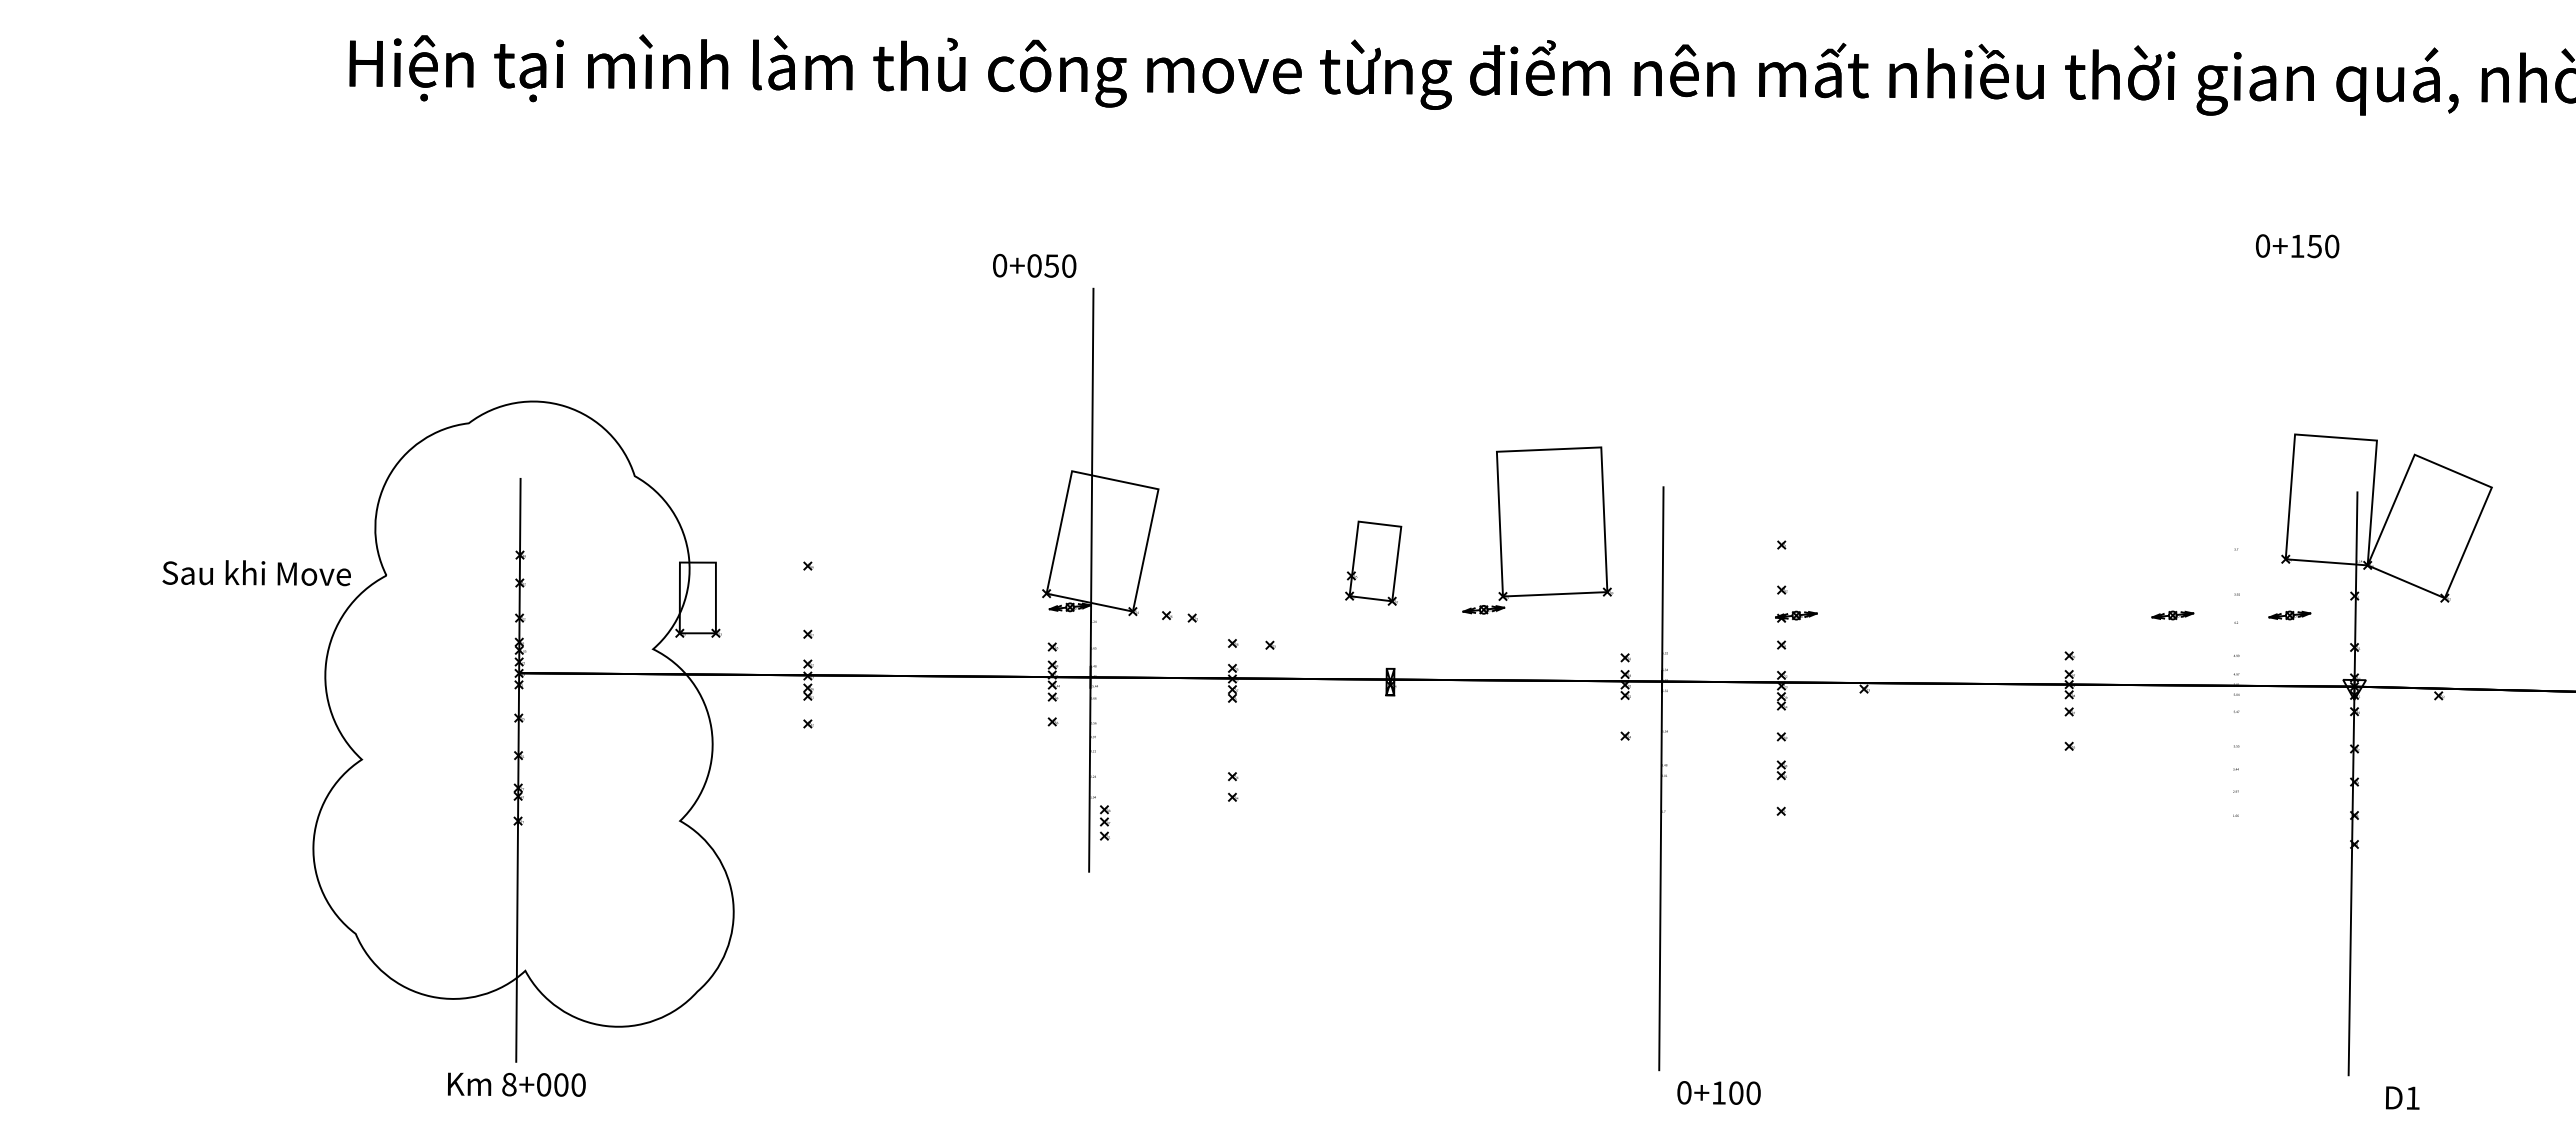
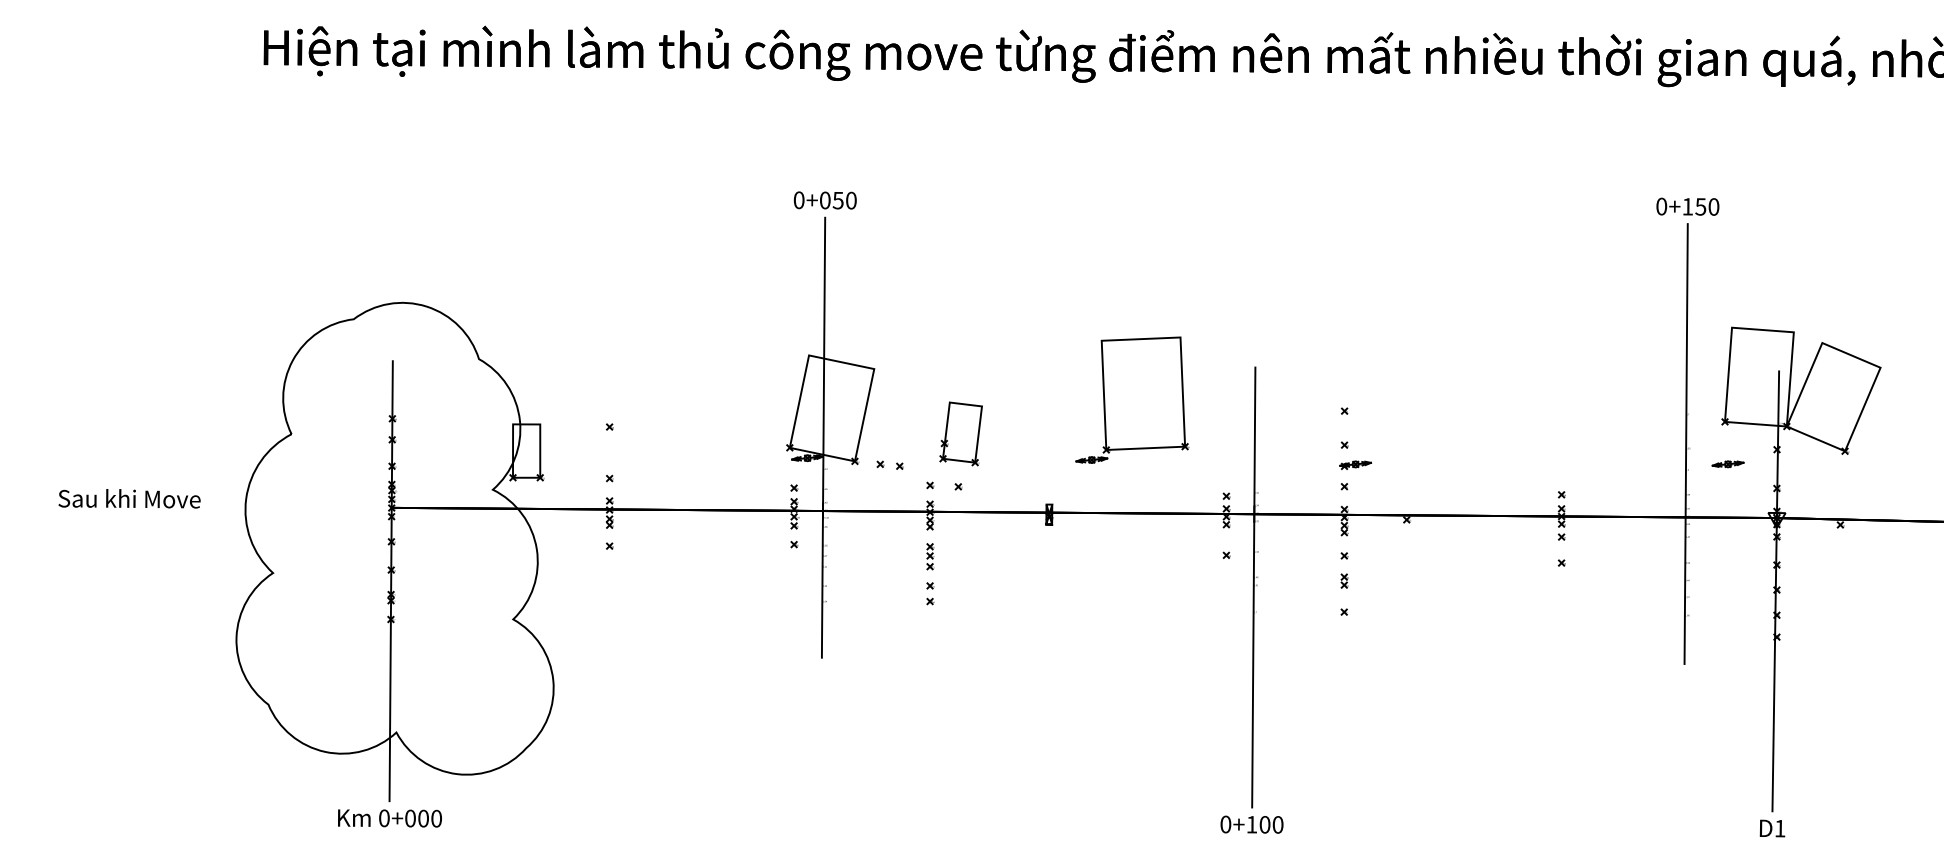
text: (2297, 246) -> (1687, 206), moved
text: (1034, 265) -> (825, 200), moved
part: (1537, 530) -> (1132, 400), moved
part: (1373, 562) -> (961, 433), moved
text: (256, 573) -> (129, 499), moved
line: (2234, 588) -> (1686, 443), added
part: (2172, 615) -> (1639, 464), removed
part: (1105, 822) -> (930, 556), moved
text: (509, 1084) -> (384, 818), 8+000 -> 0+000
text: (1718, 1093) -> (1251, 825), moved
text: (2402, 1097) -> (1772, 828), moved

